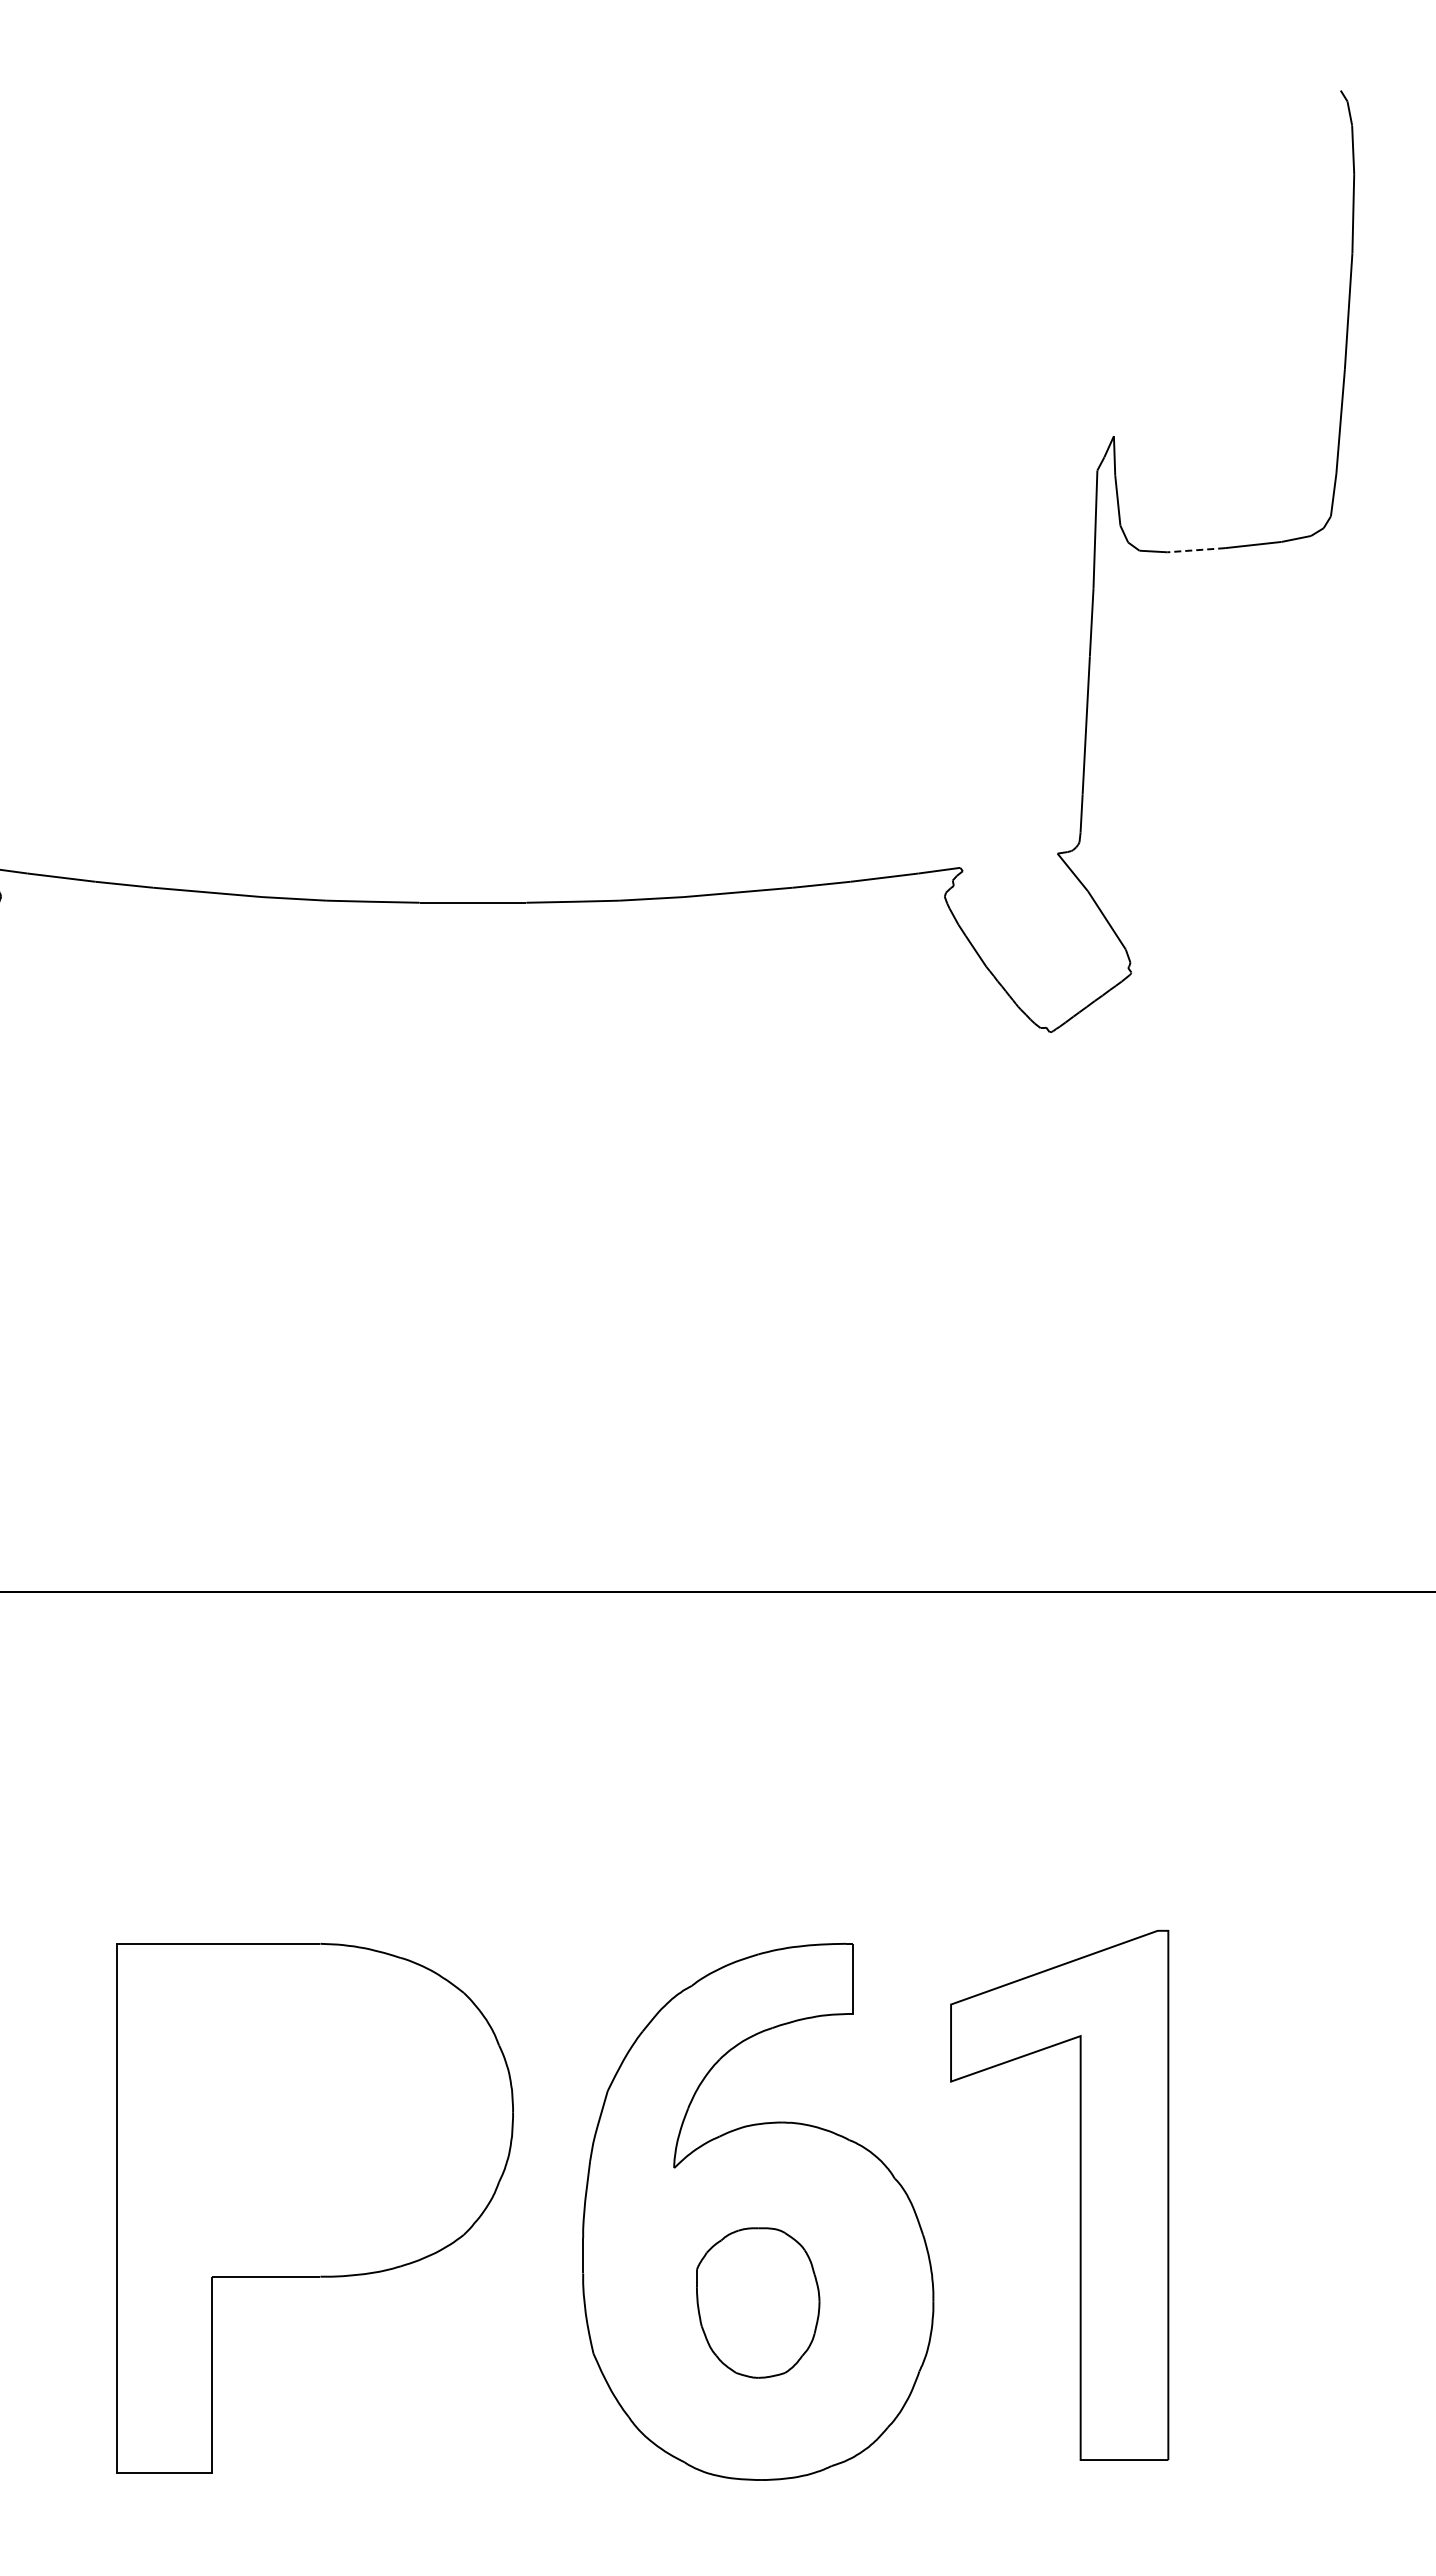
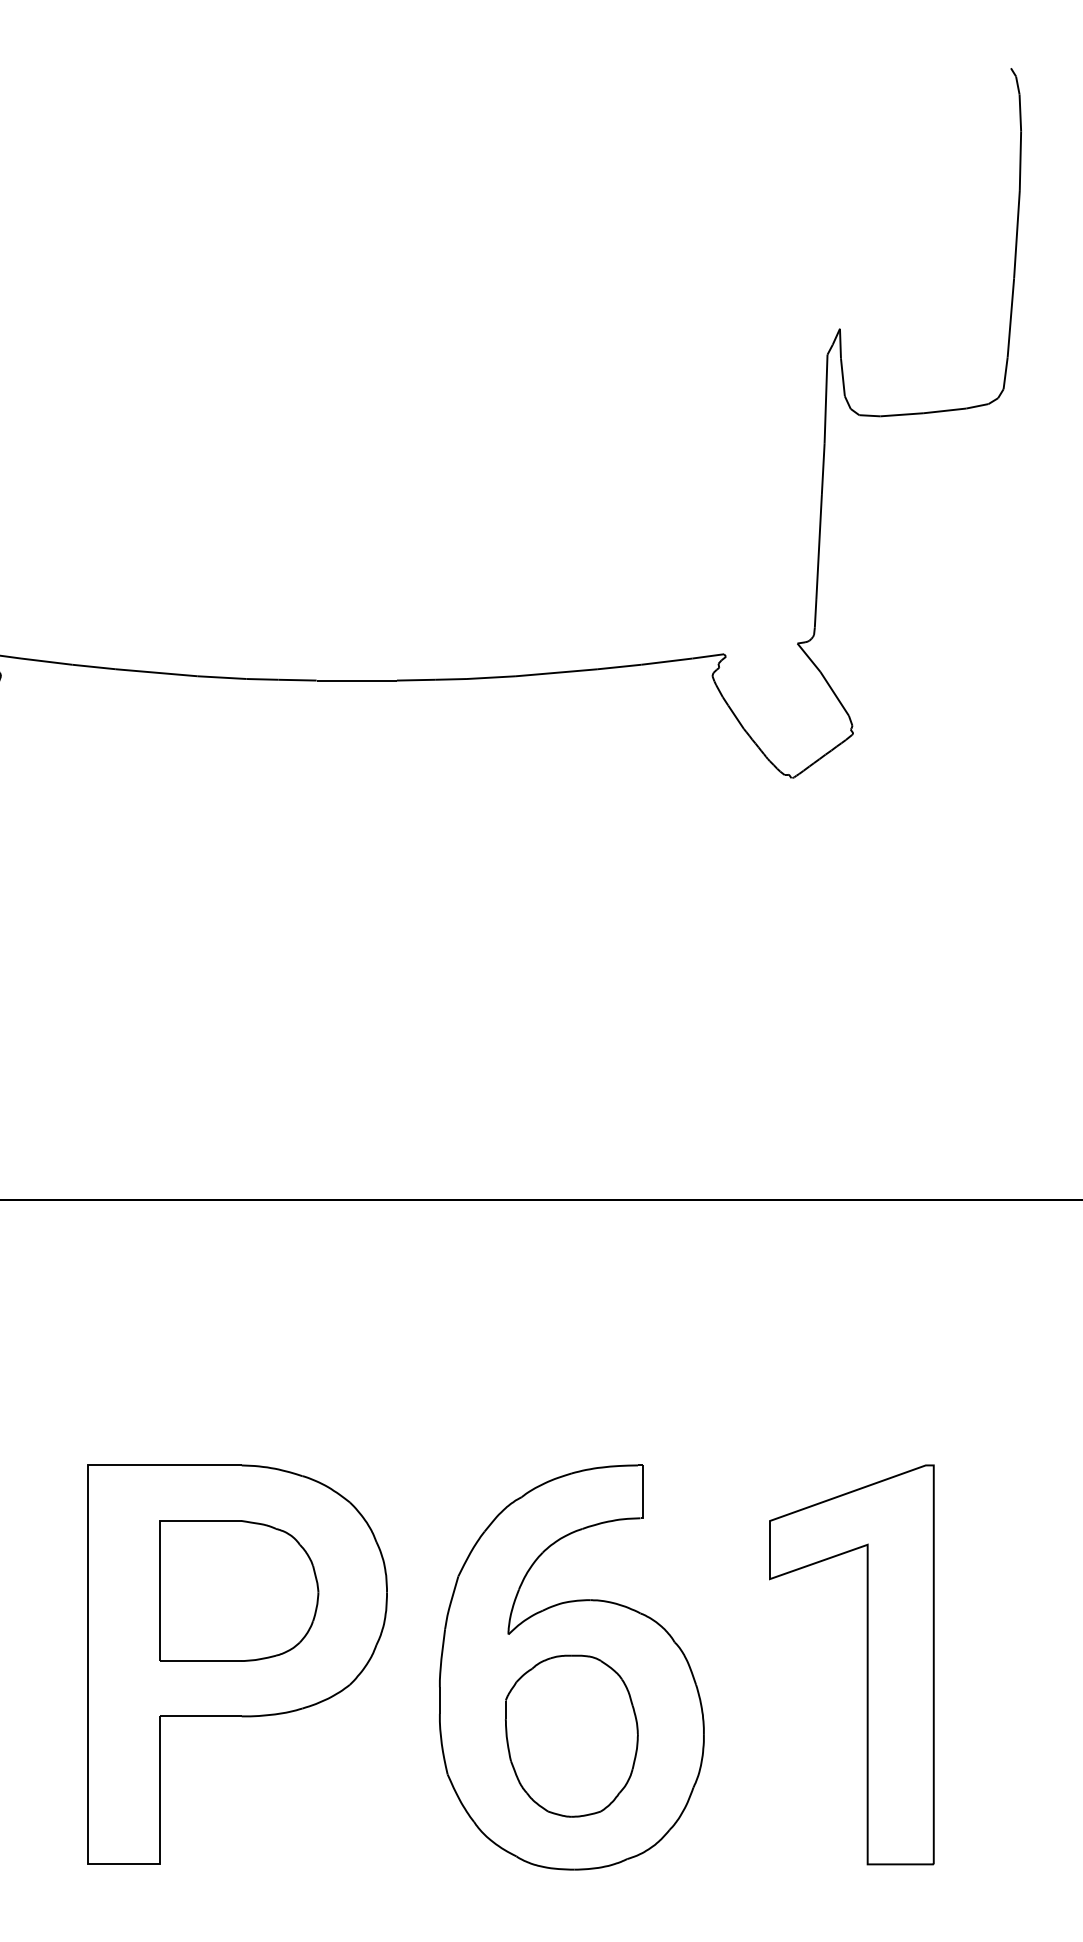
line: (1196, 550) -> (902, 414), dashed -> solid
part: (316, 2110) -> (238, 1591), added
part: (1079, 2194) -> (866, 1664), moved
part: (757, 2302) -> (571, 1735), size x1.43

